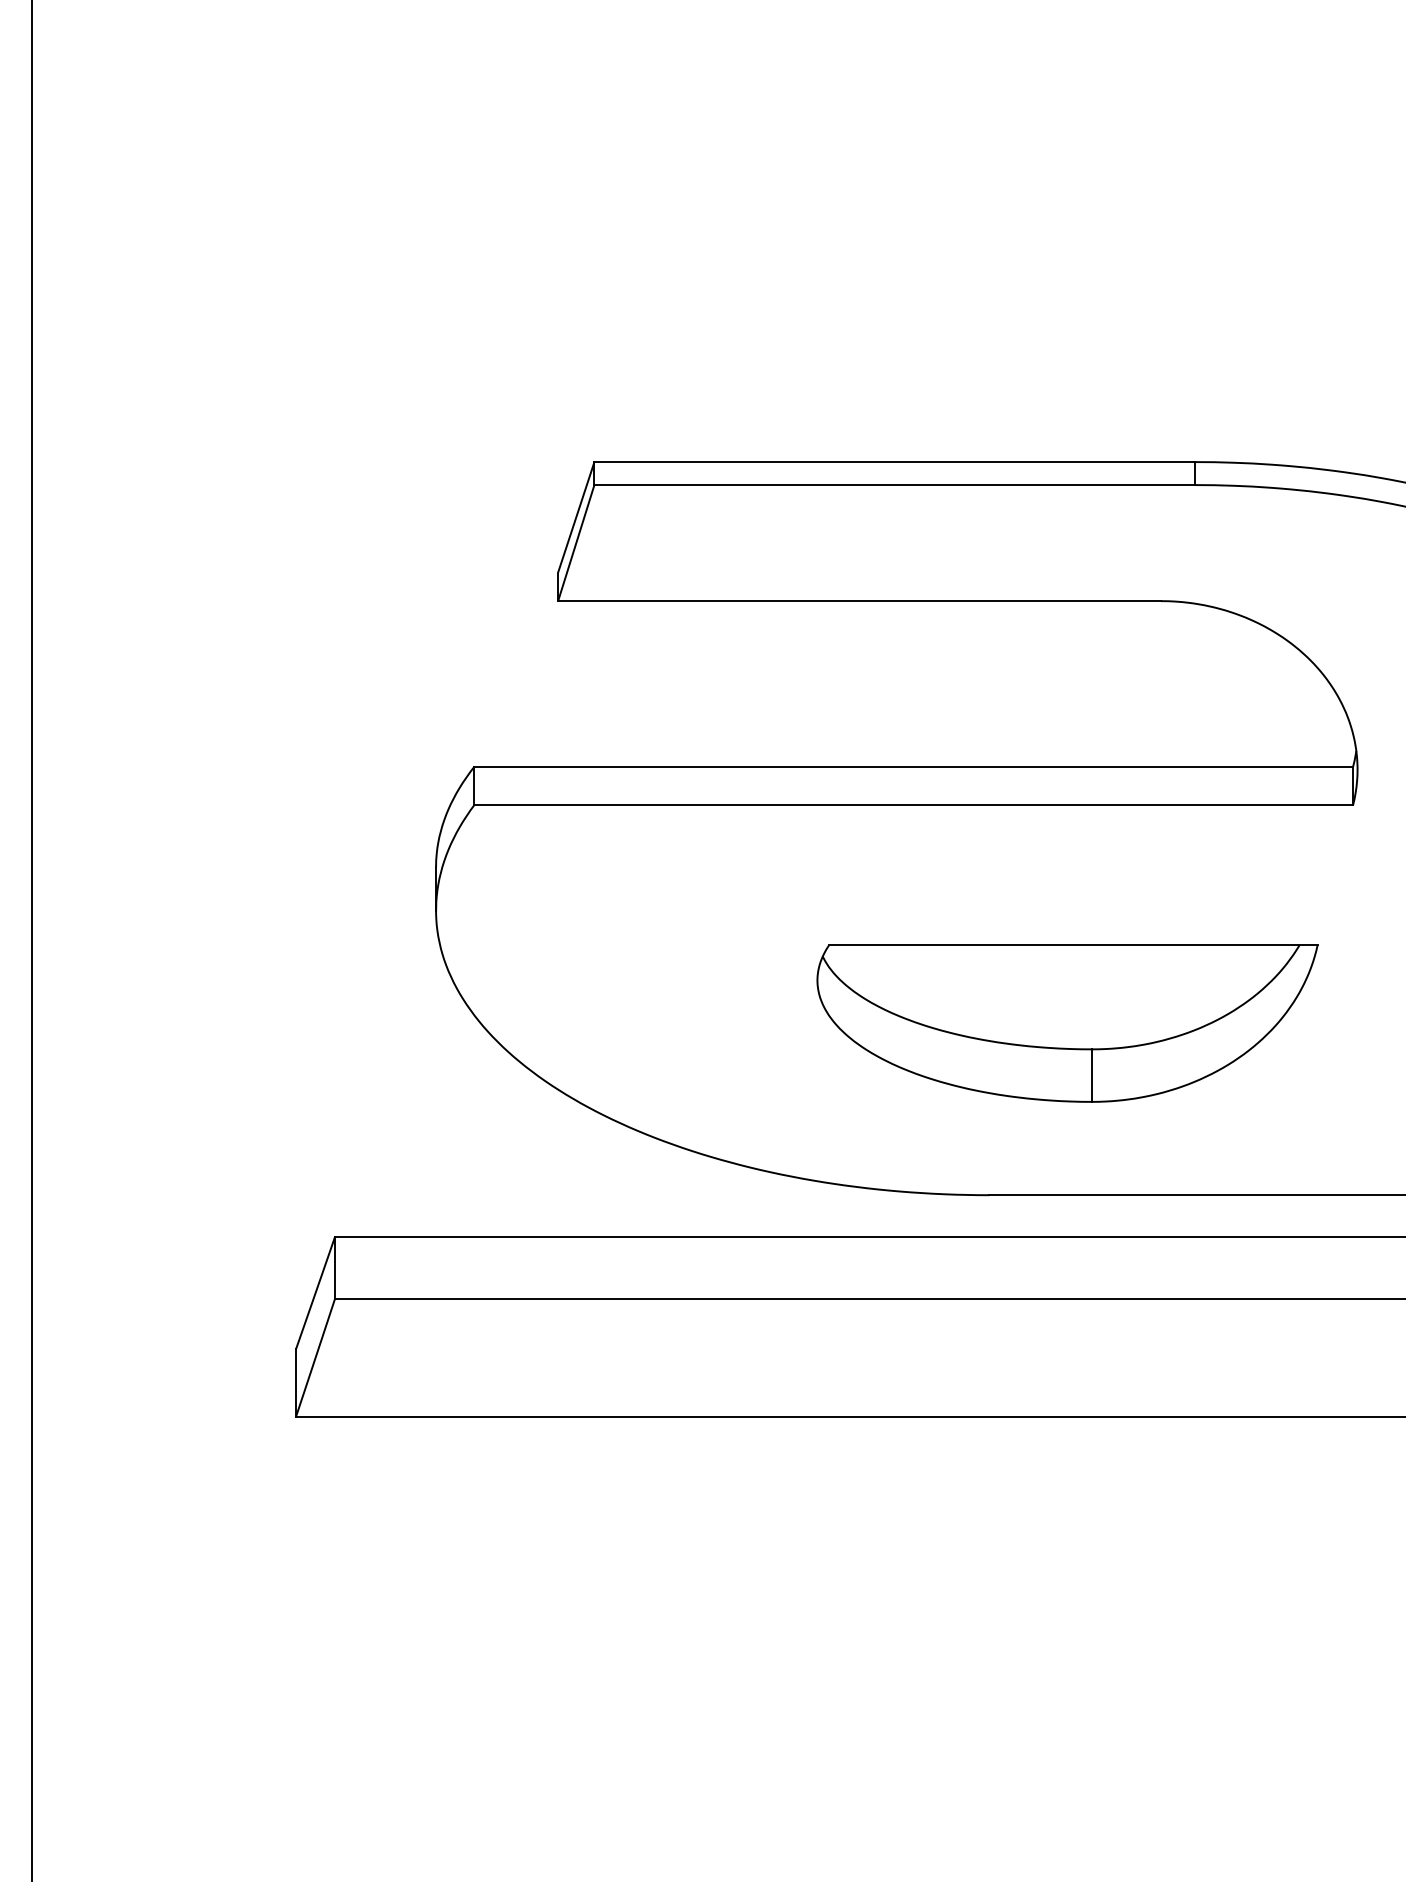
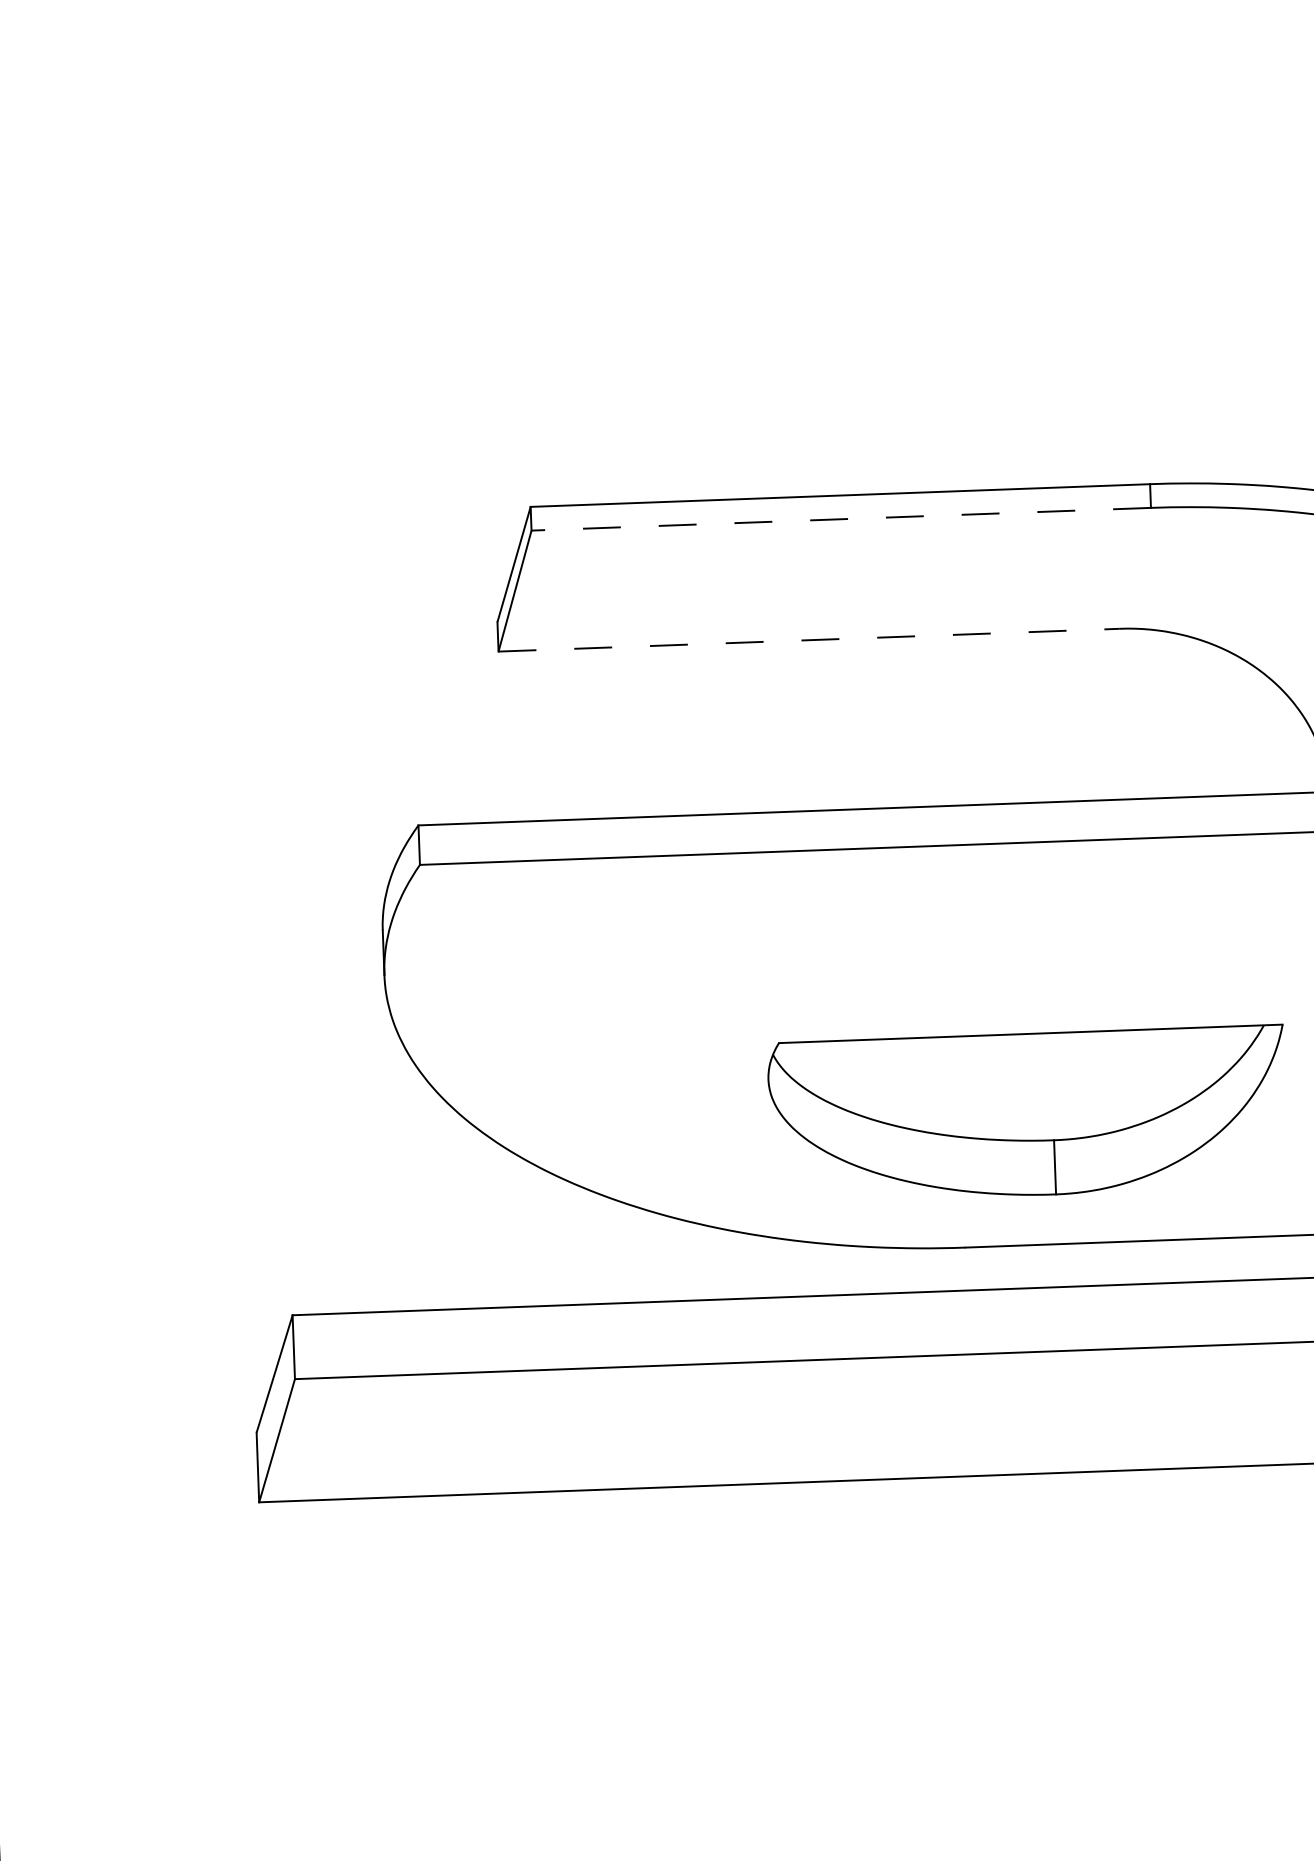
line: (894, 485) -> (840, 519), solid -> dashed
line: (860, 601) -> (810, 640), solid -> dashed
part: (1067, 1023) -> (1027, 1114), moved

